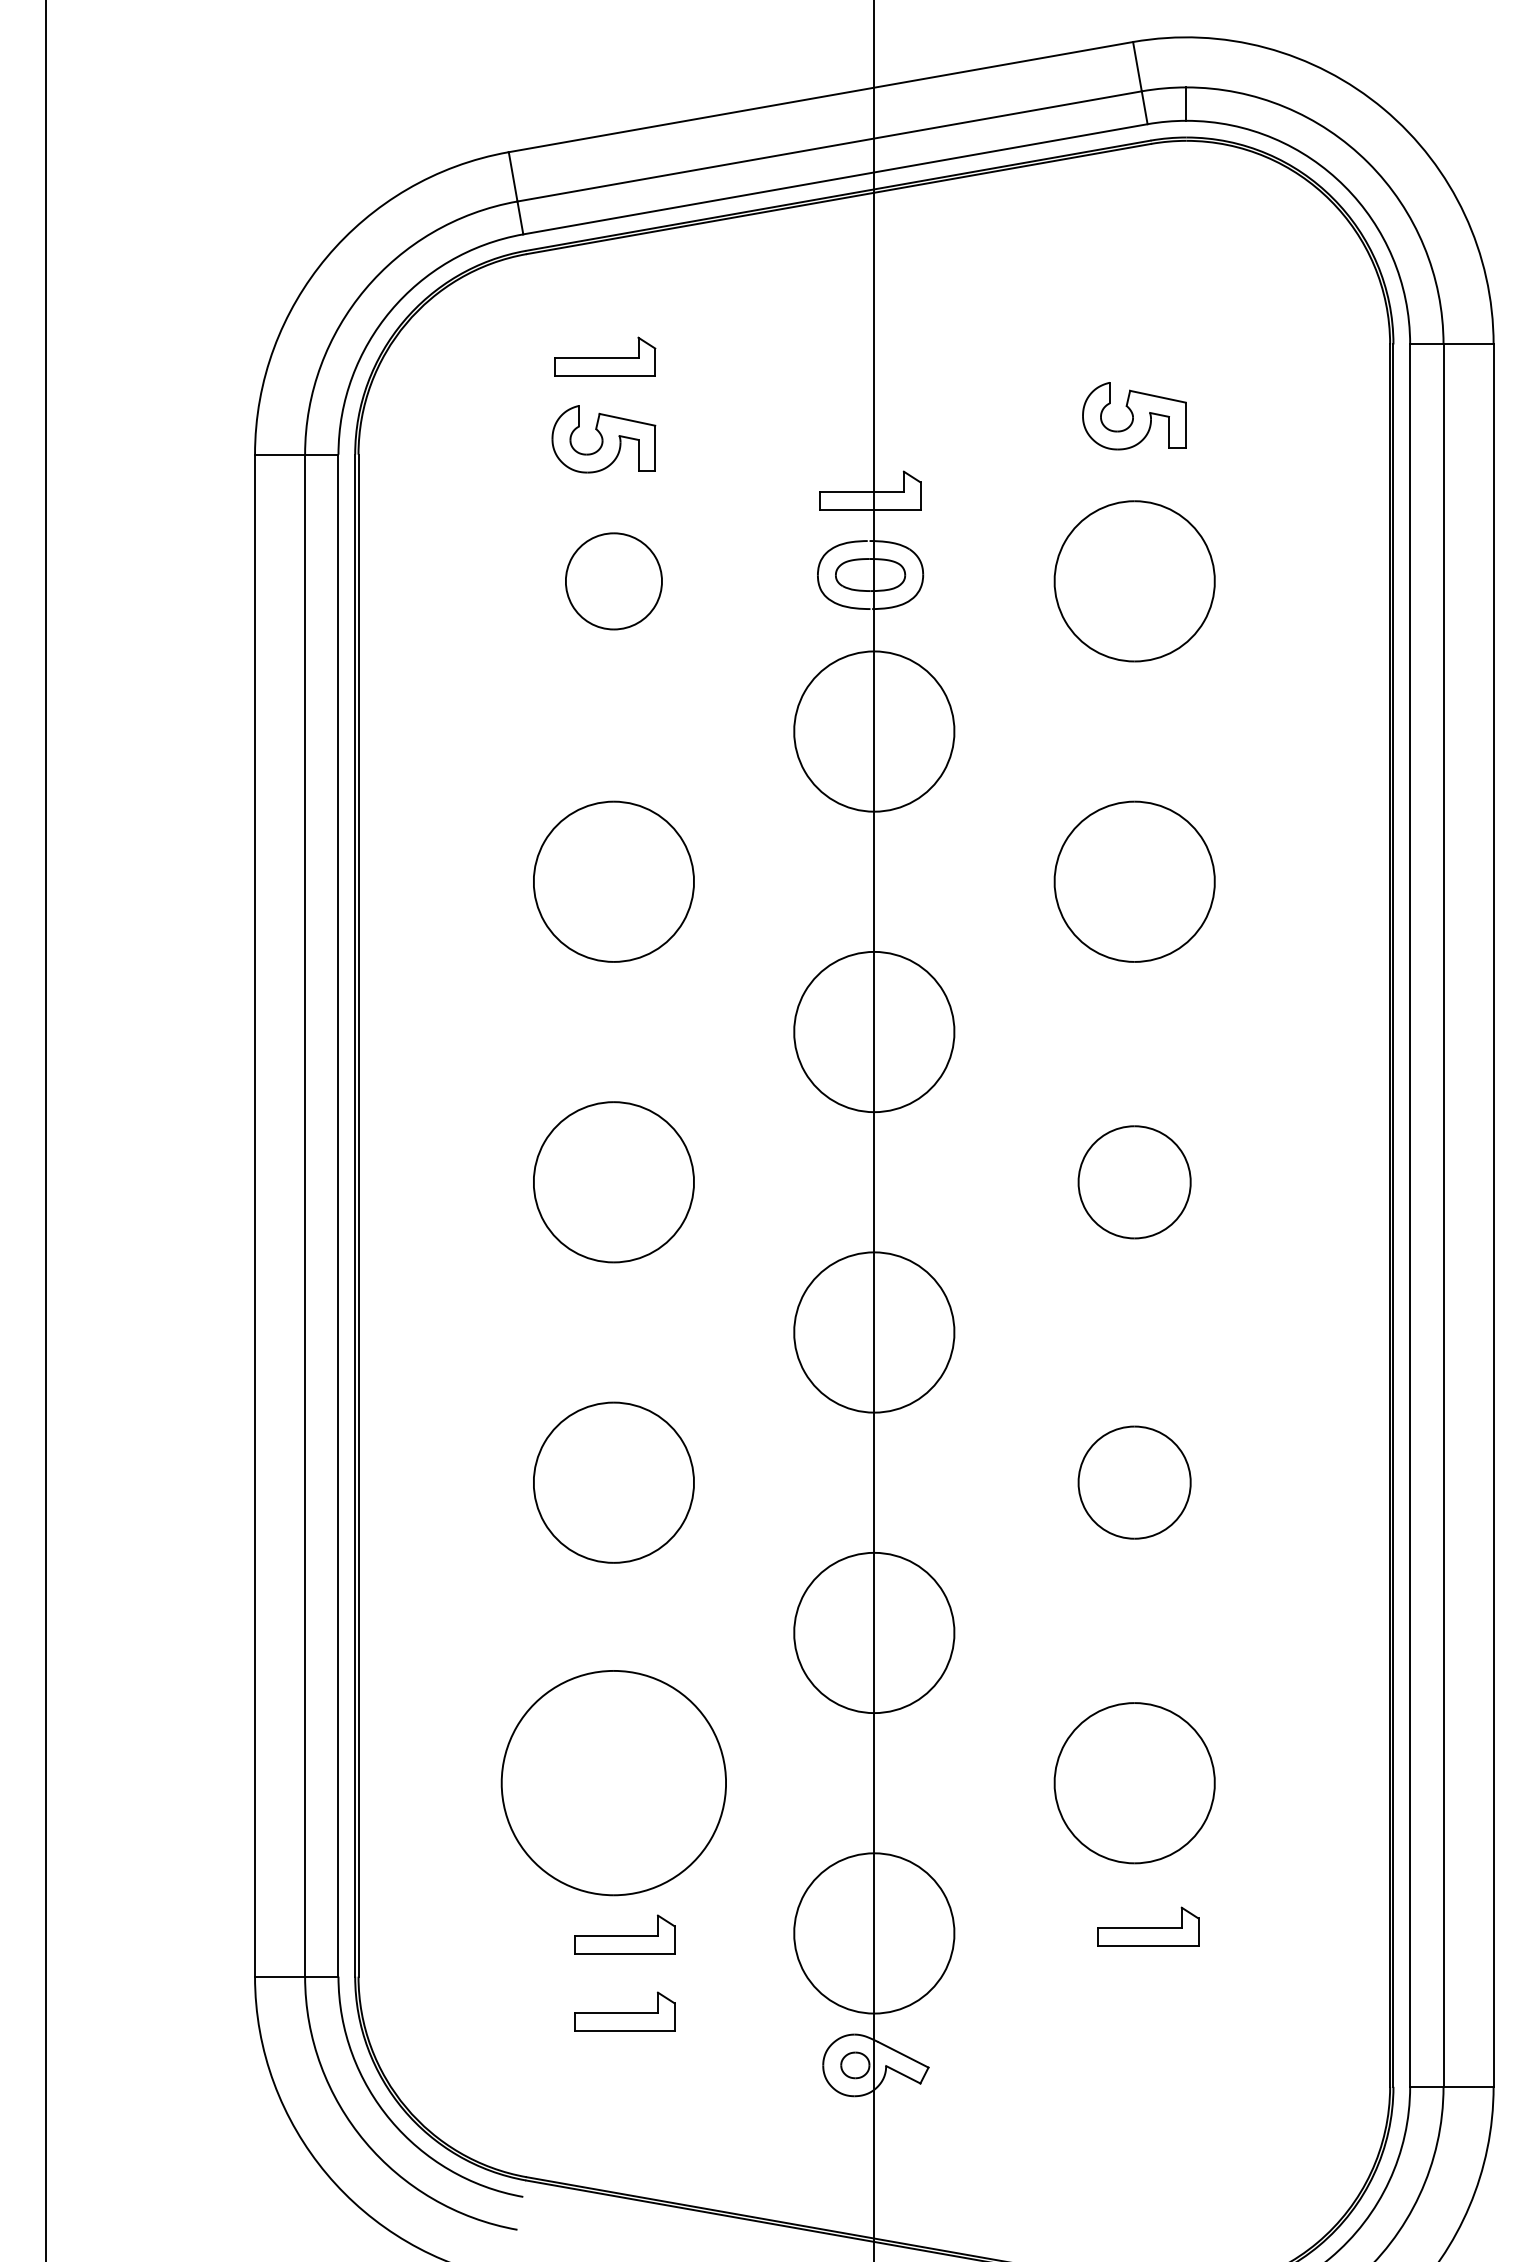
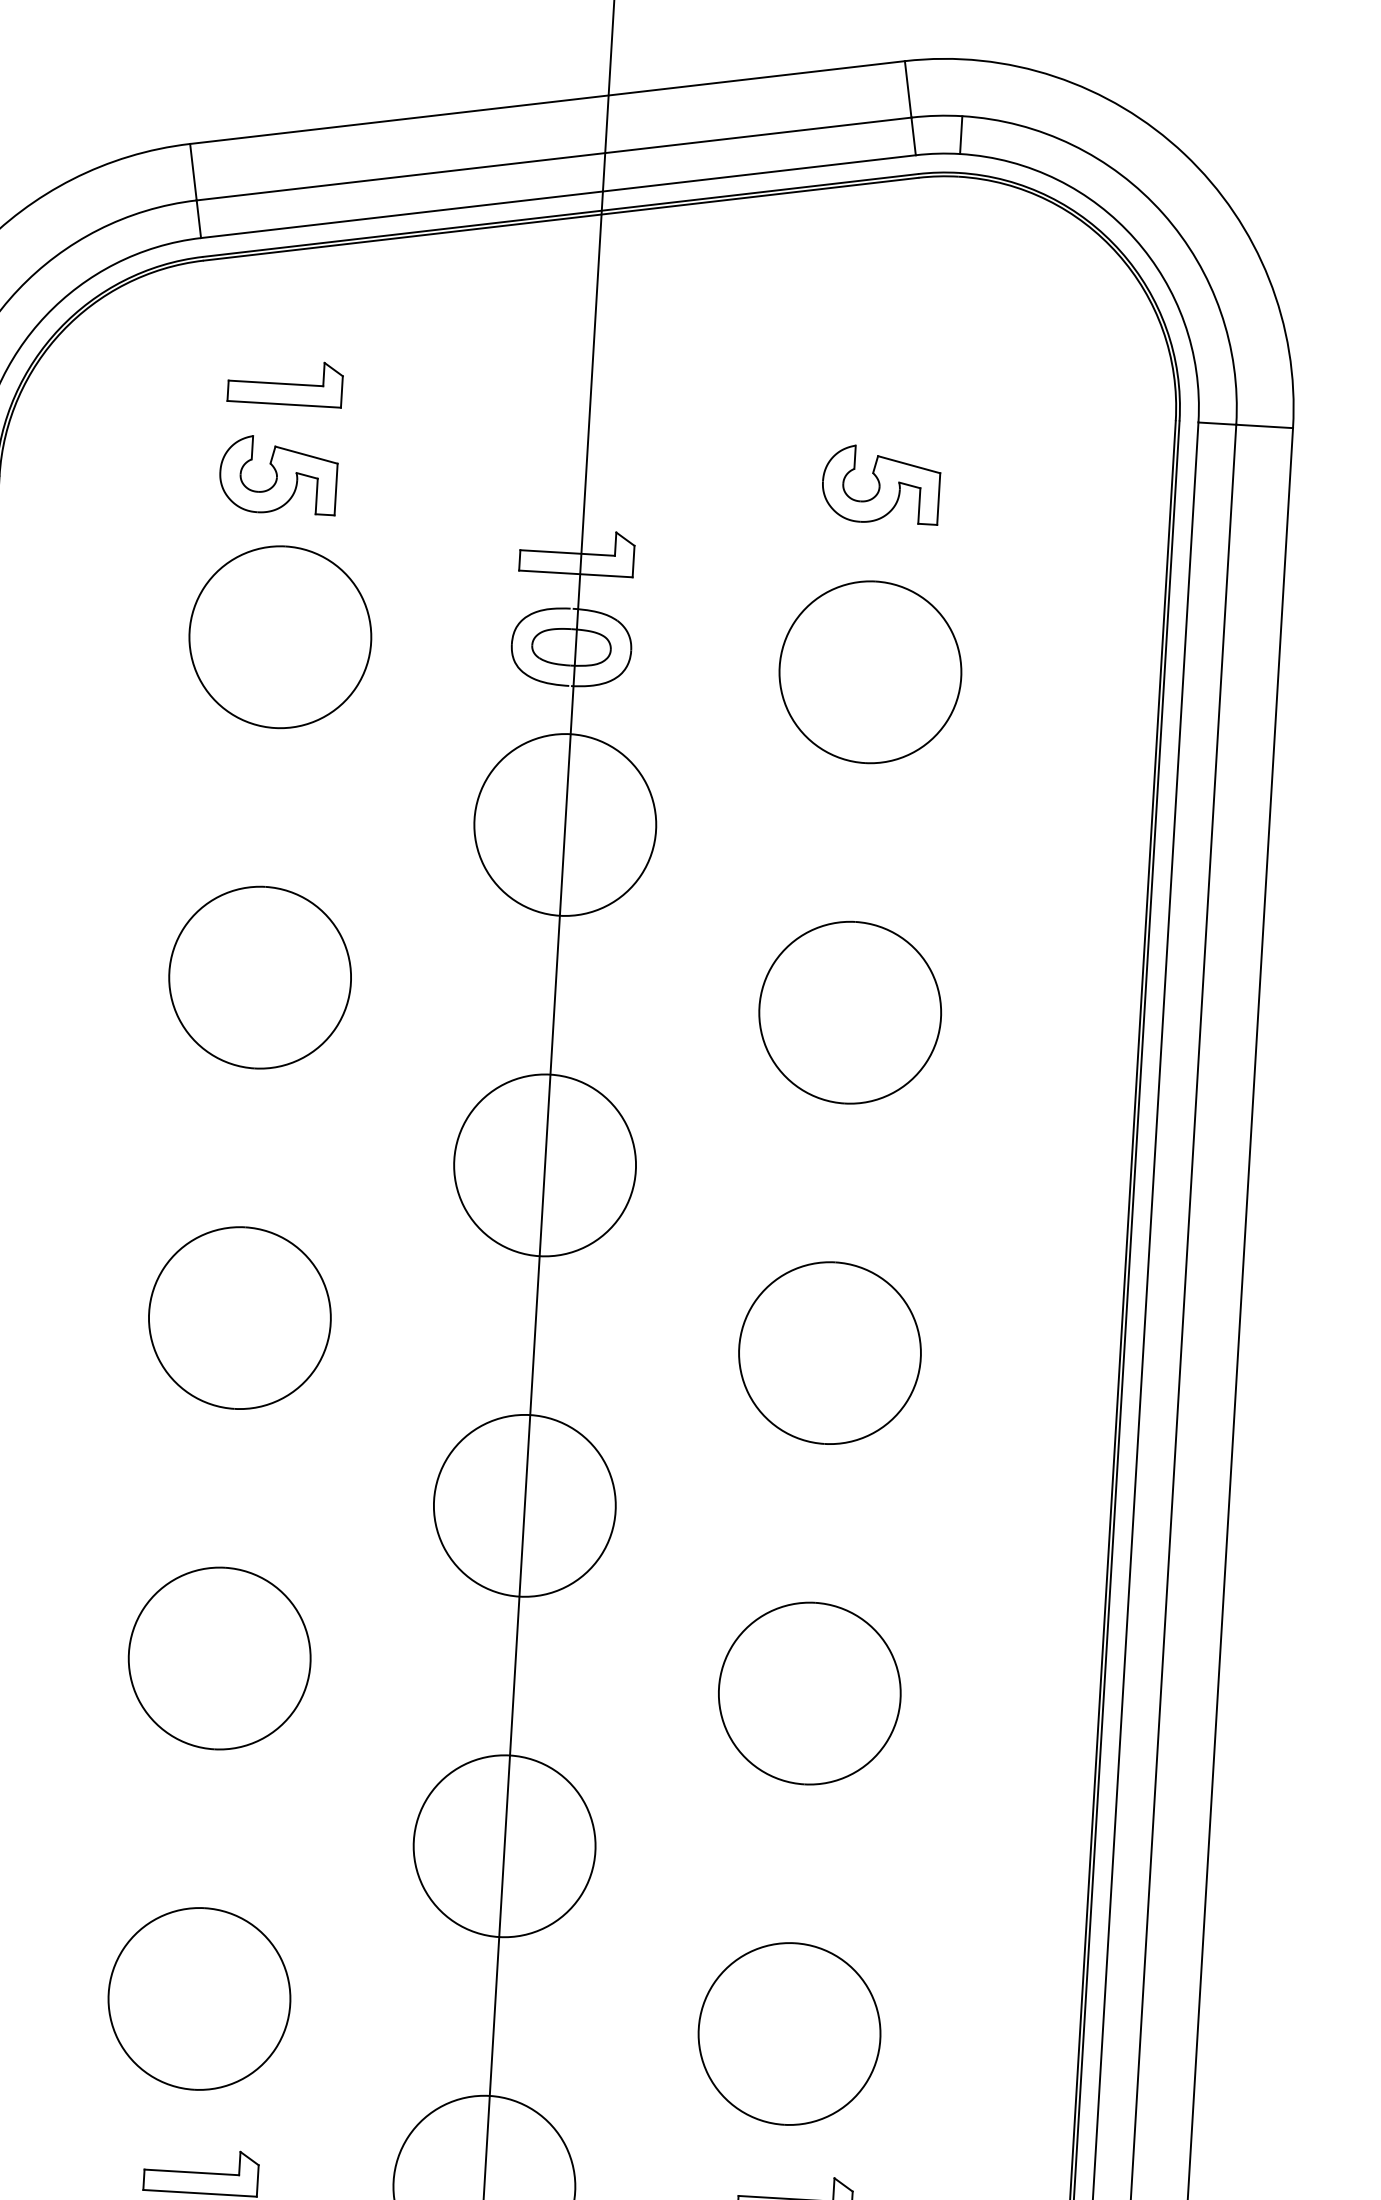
part: (613, 581) -> (279, 637), size x1.67
part: (1134, 1182) -> (829, 1353), size x1.43
part: (1134, 1482) -> (809, 1693), size x1.43
part: (613, 1783) -> (198, 1999), size x0.71

